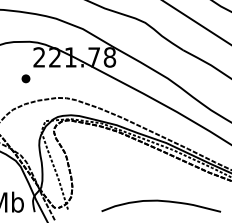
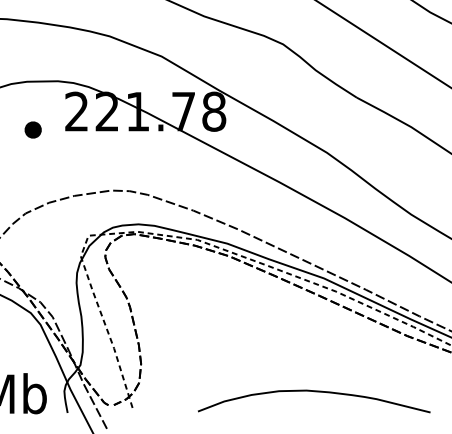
part: (25, 78) -> (32, 129), moved

